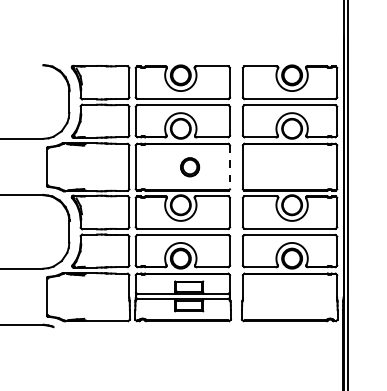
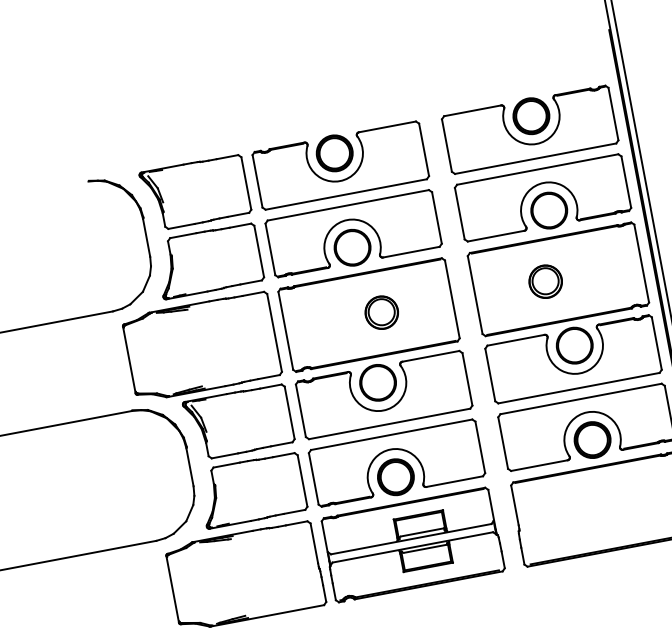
line: (230, 167) -> (453, 299), dashed -> solid
part: (282, 167) -> (545, 282), added

